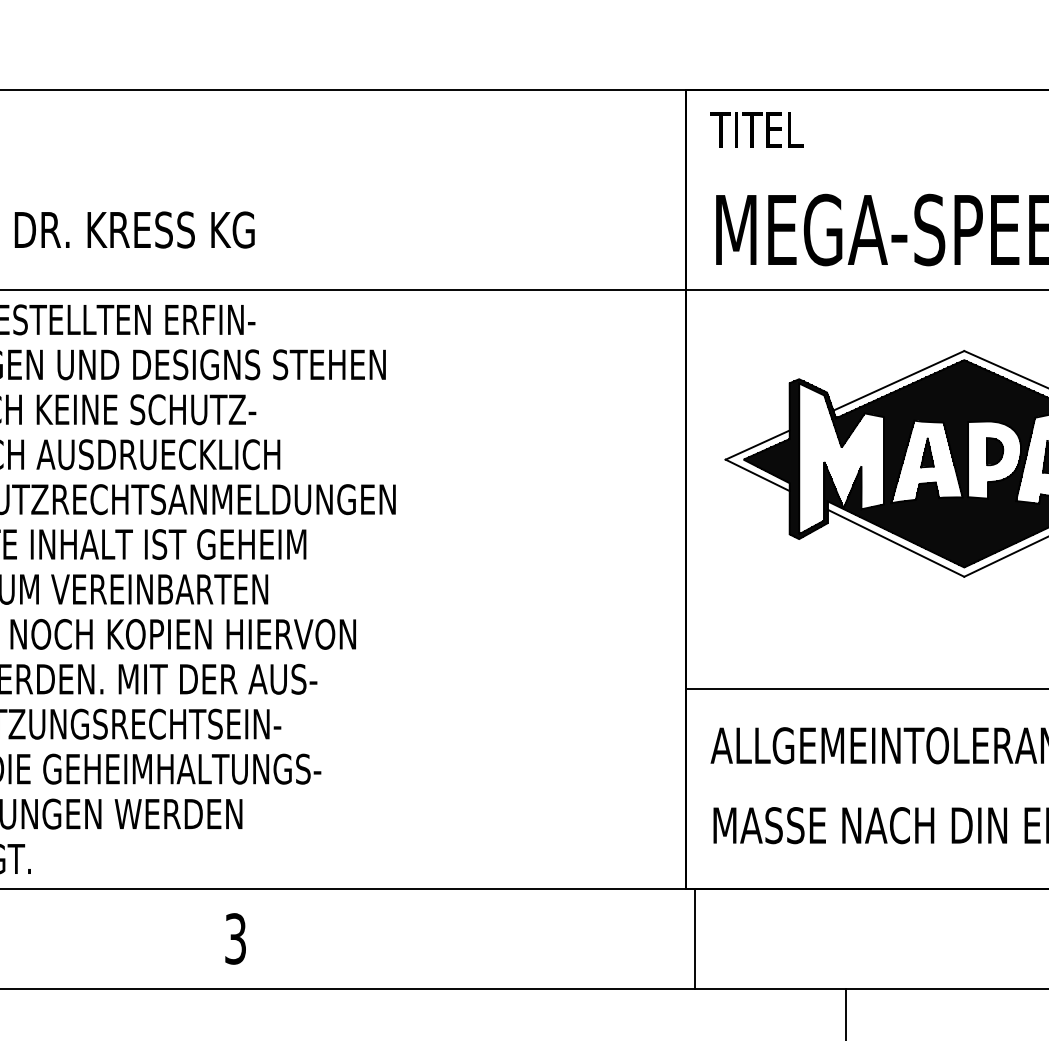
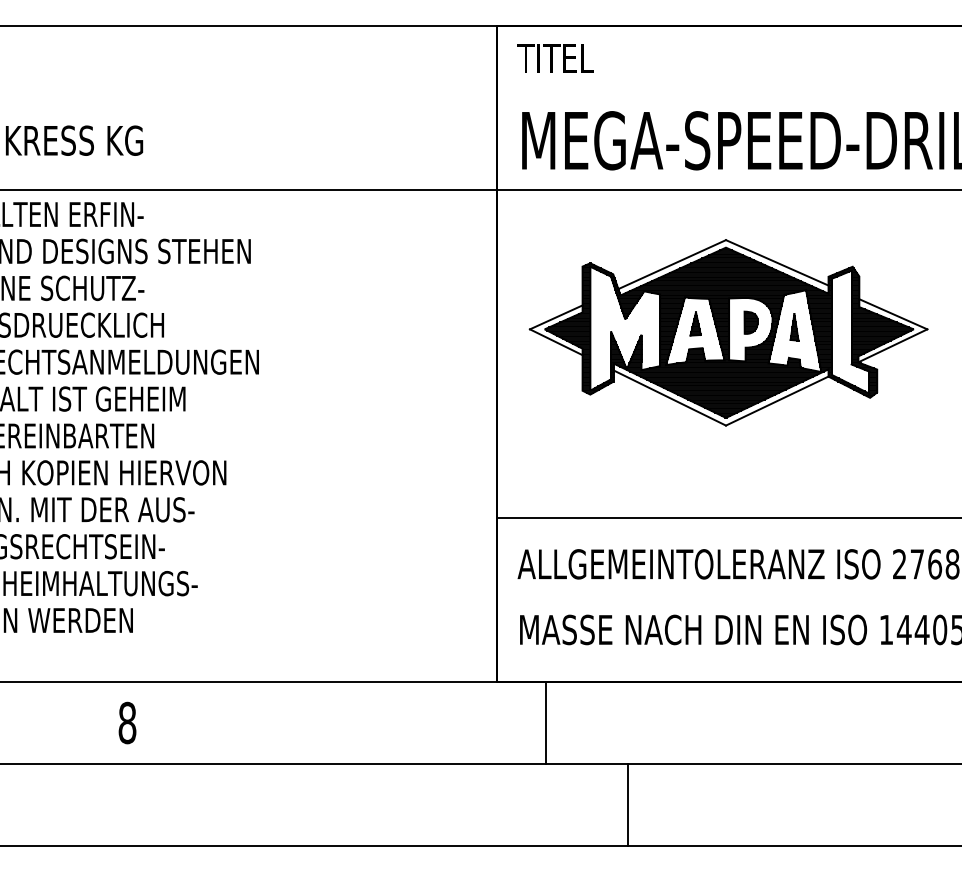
text: (235, 938) -> (127, 722), 3 -> 8
line: (694, 939) -> (546, 723), moved

